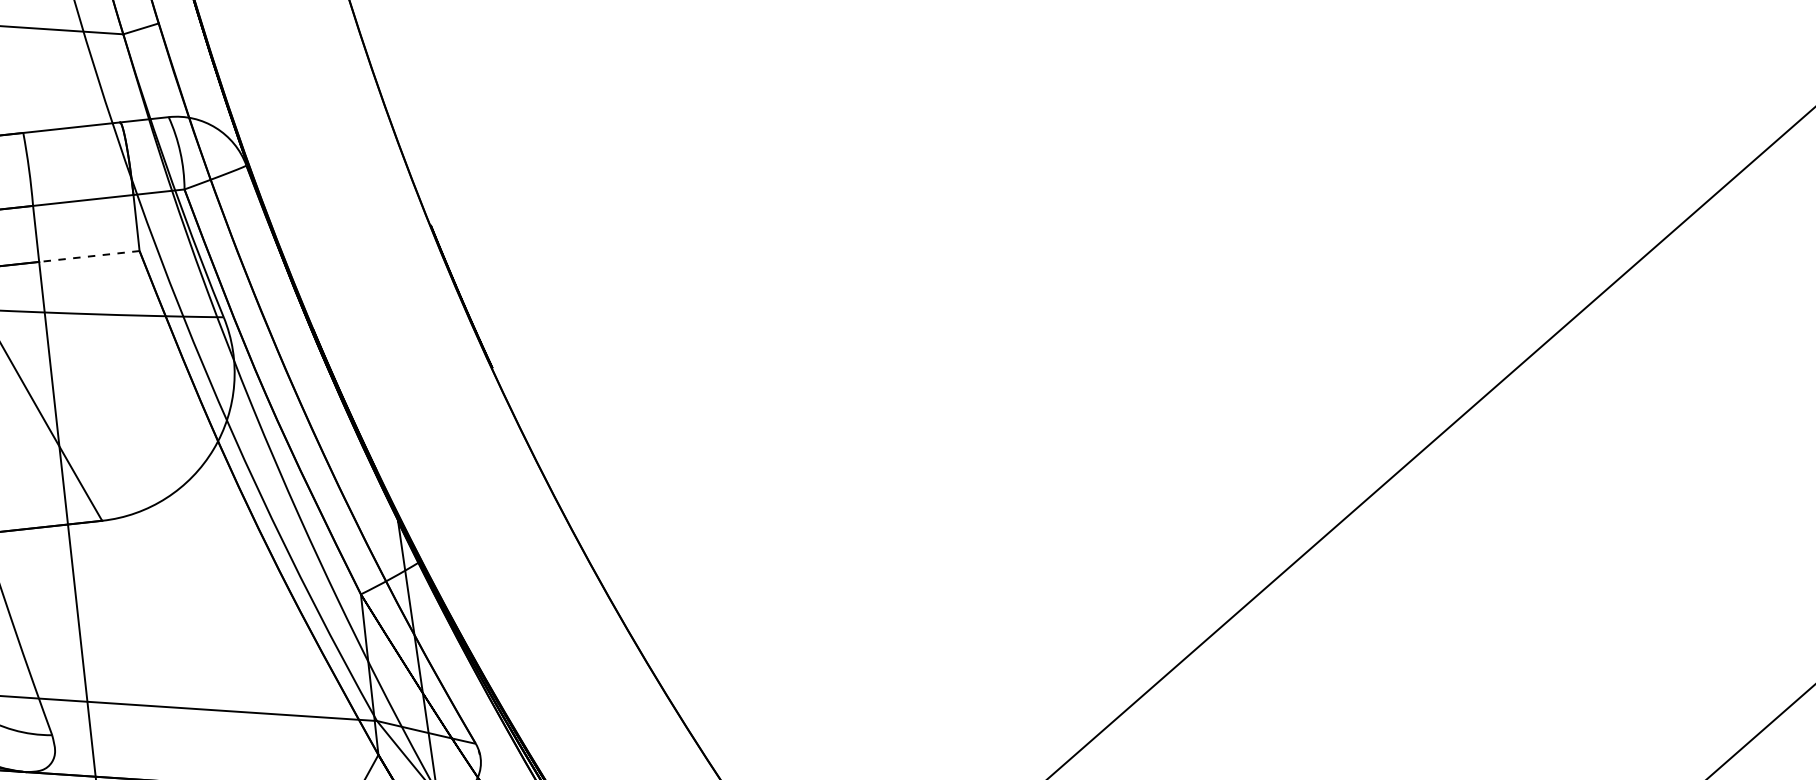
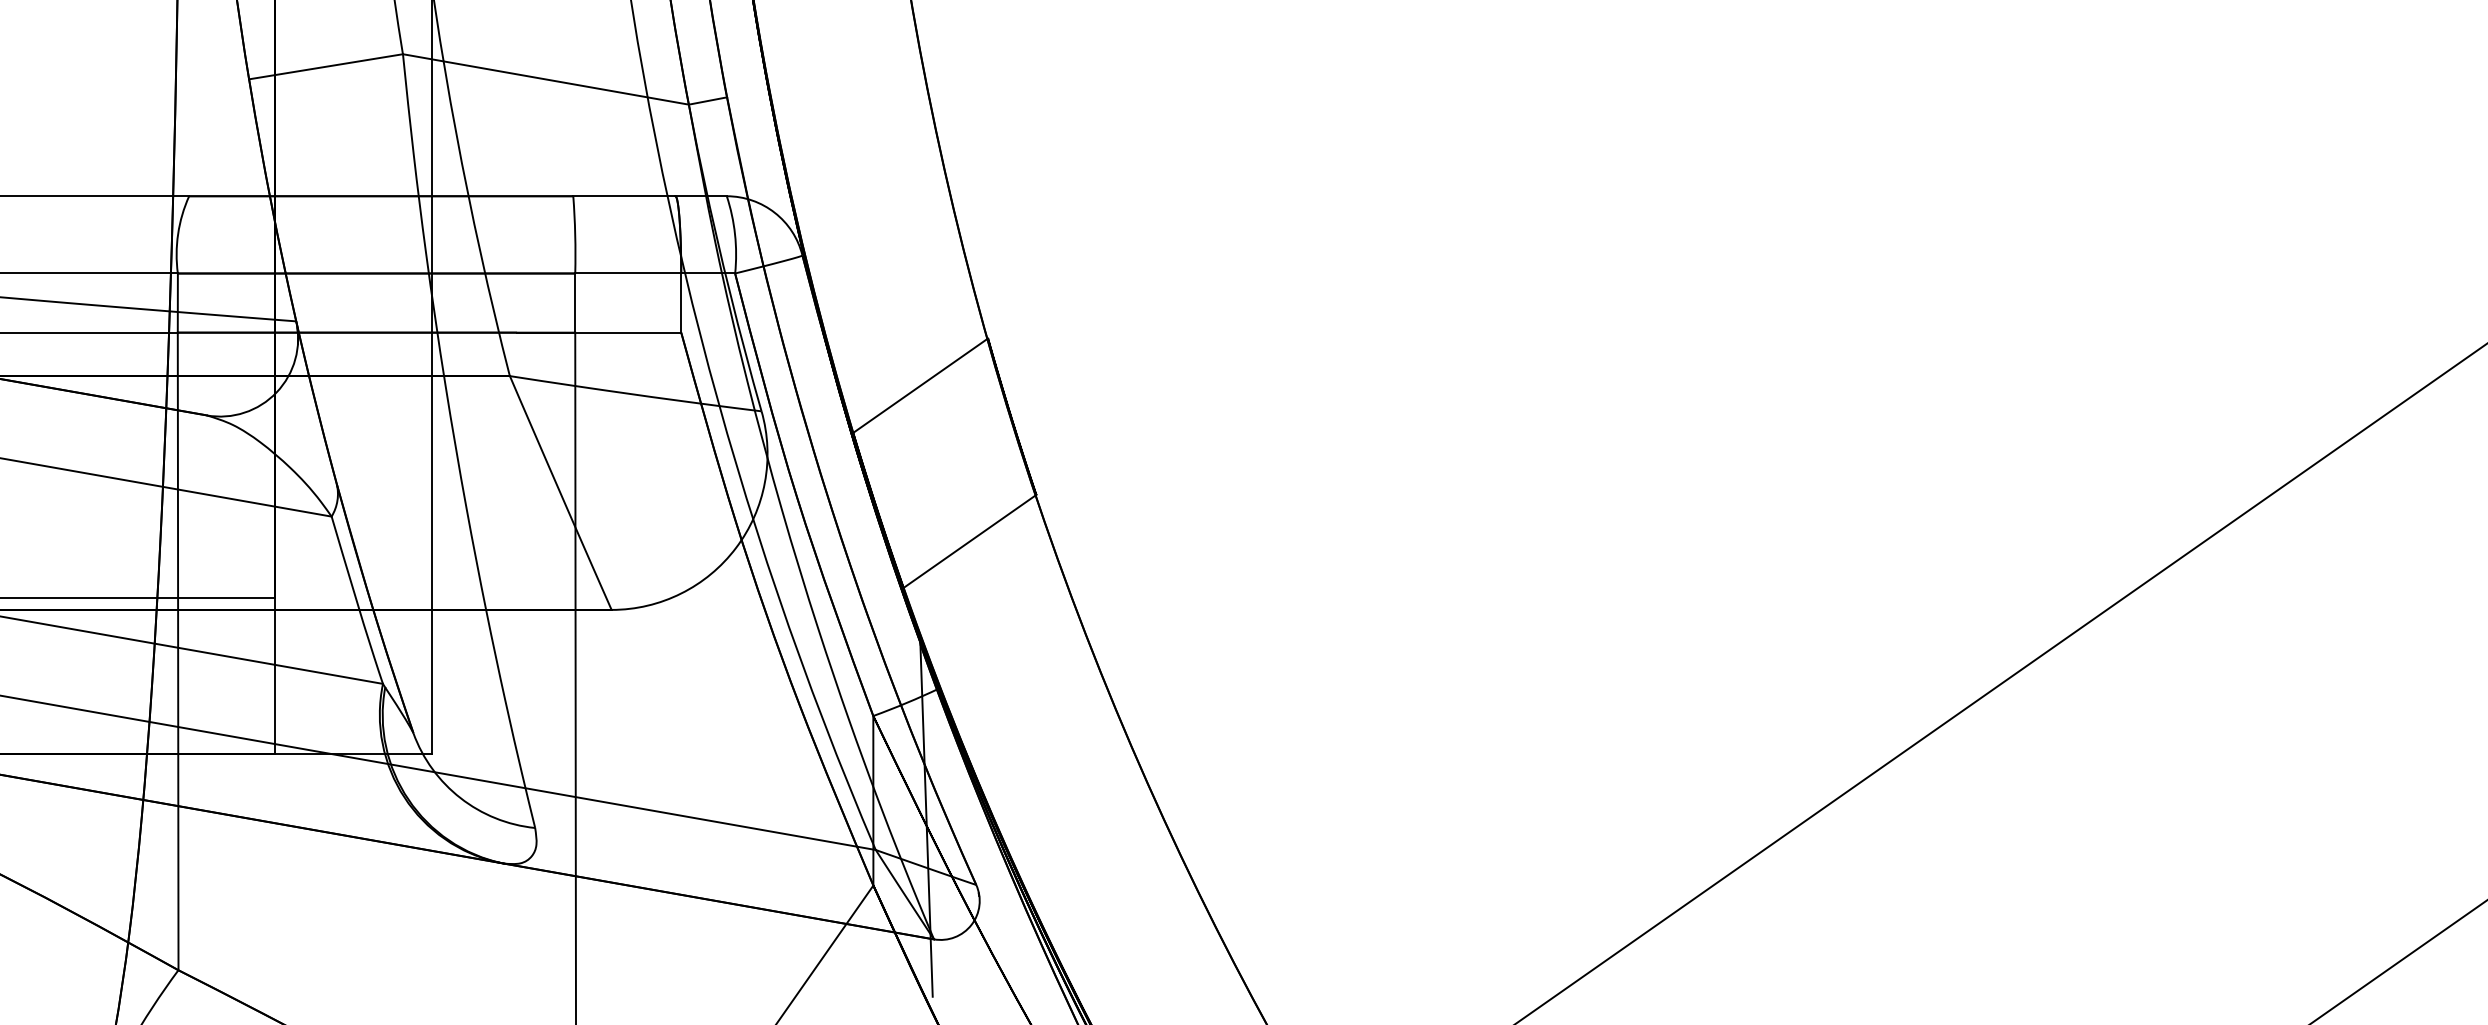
line: (88, 256) -> (627, 332), dashed -> solid
line: (371, 276) -> (920, 385), added
line: (433, 418) -> (969, 540), added

